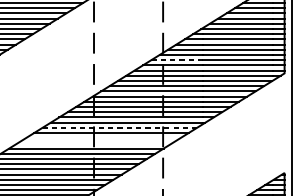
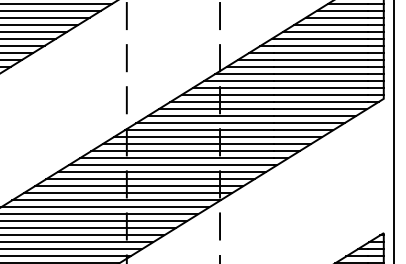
line: (177, 60) -> (239, 81), dashed -> solid
line: (120, 128) -> (162, 172), dashed -> solid
line: (102, 138) -> (138, 186), added
line: (94, 143) -> (127, 193), added

